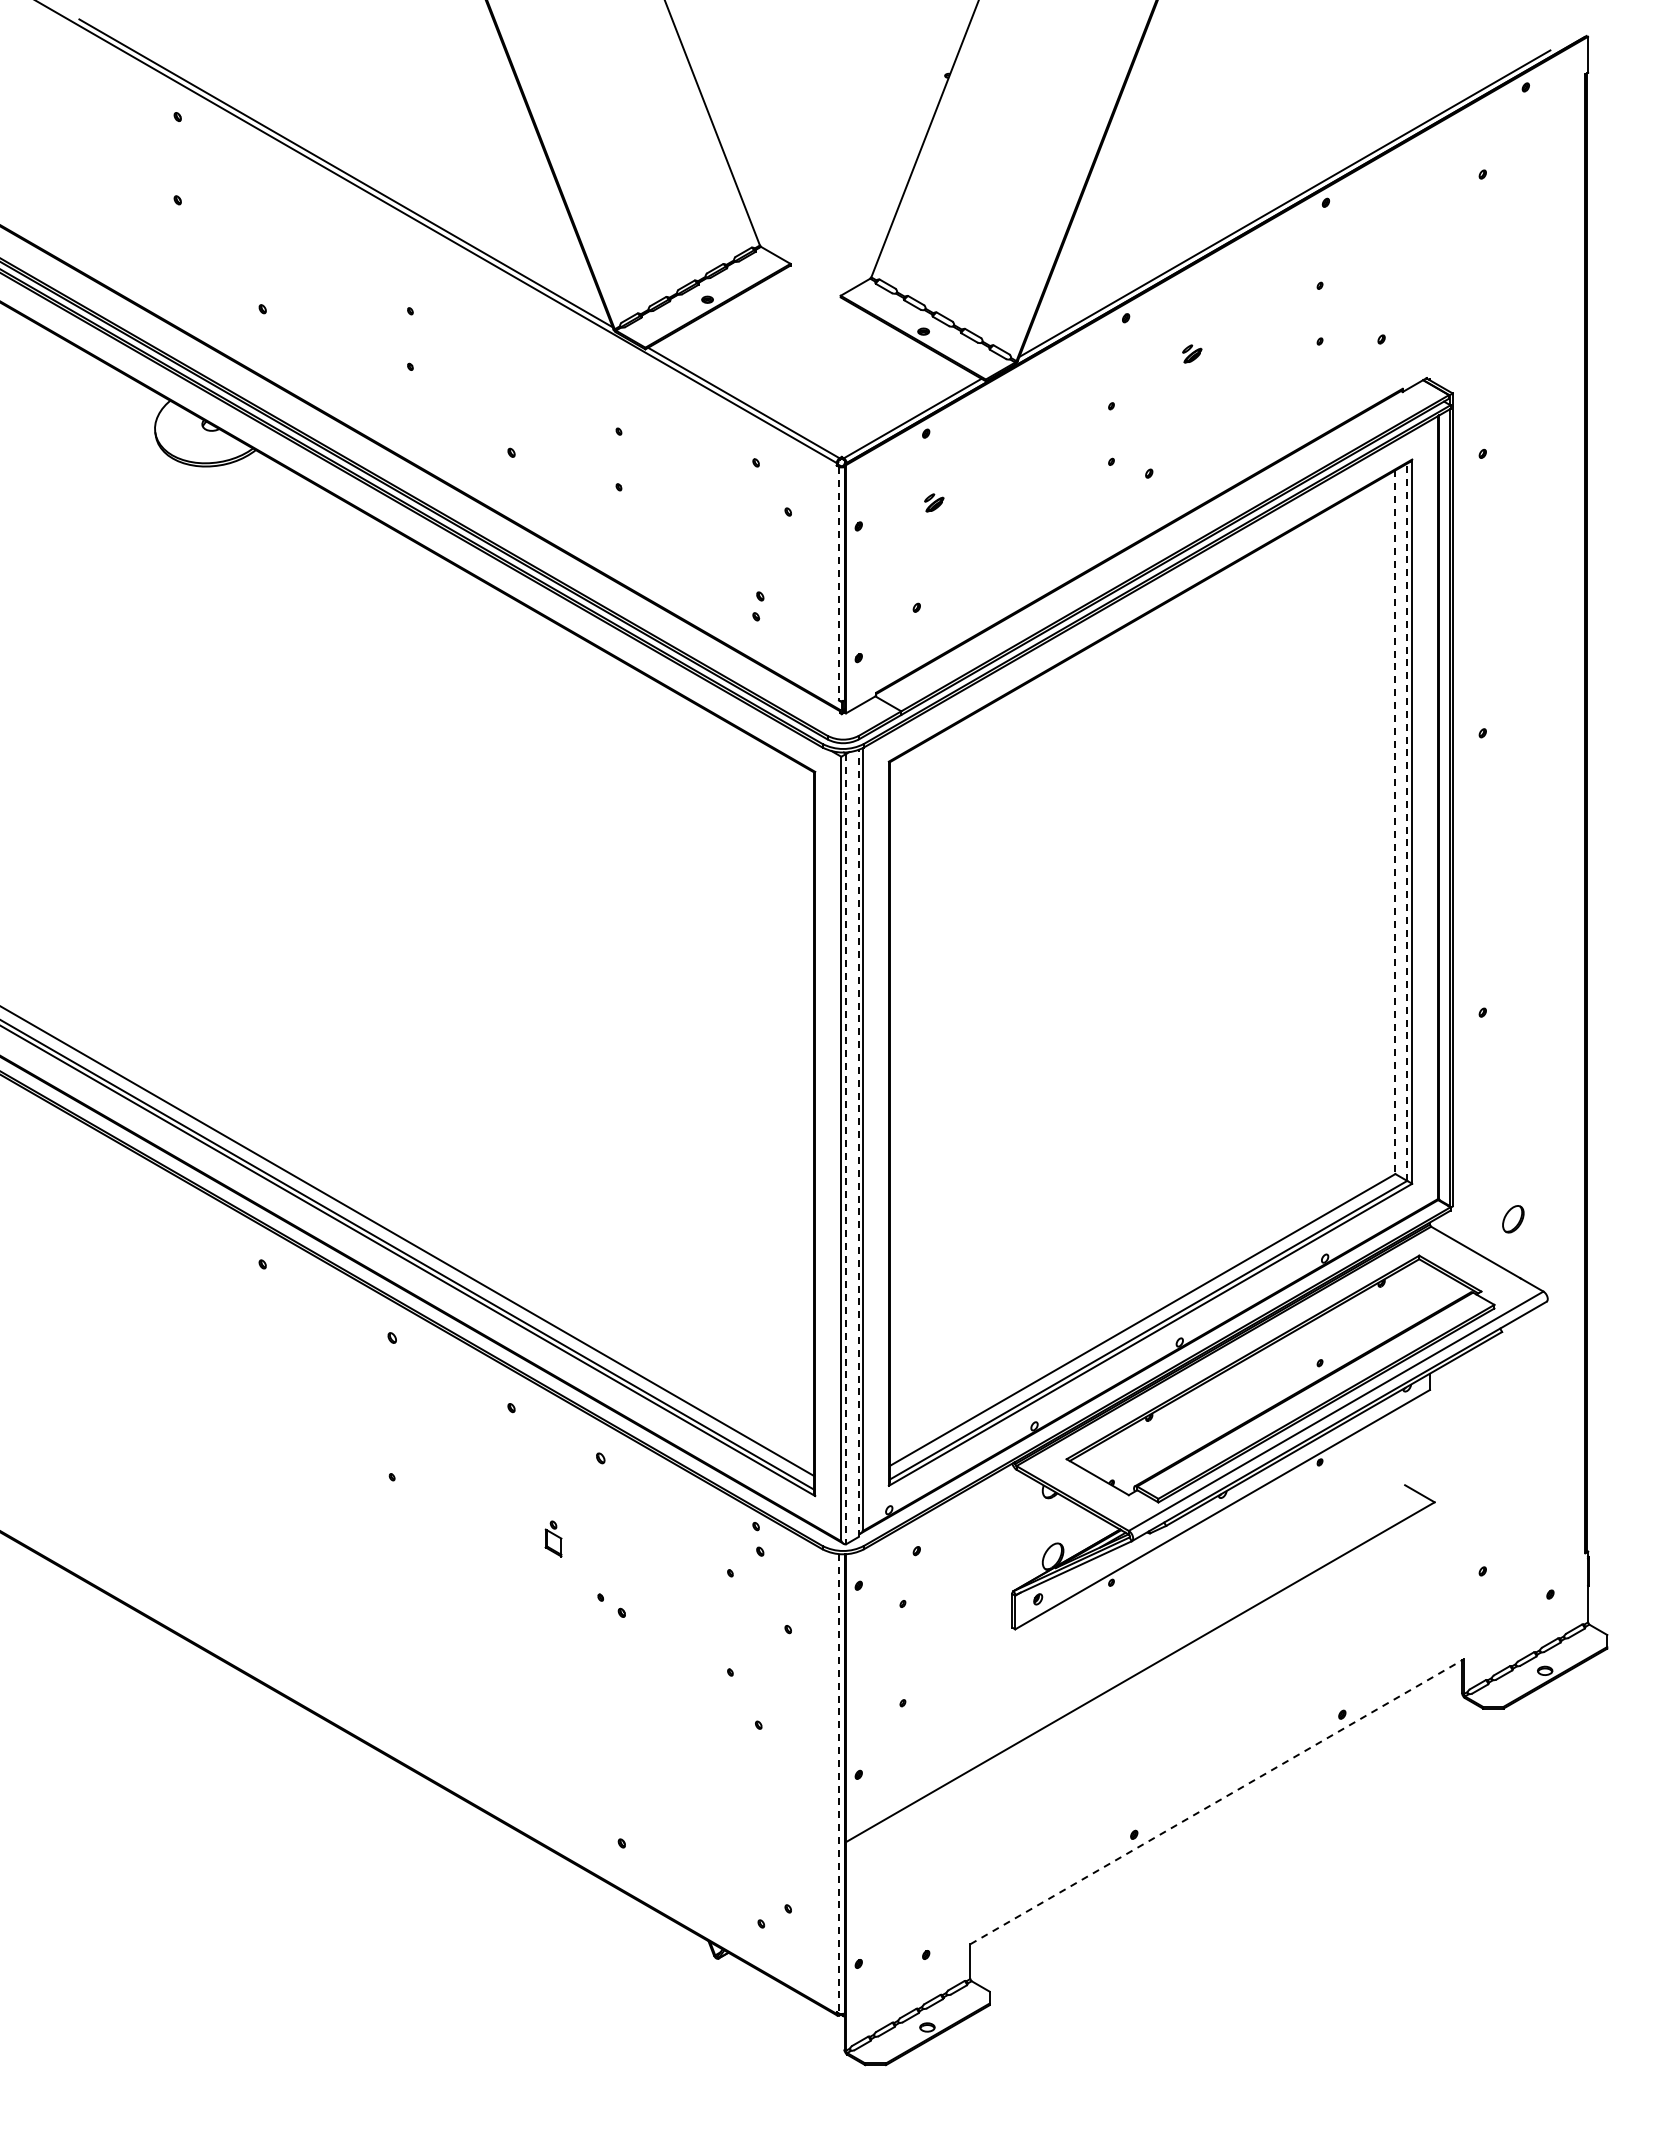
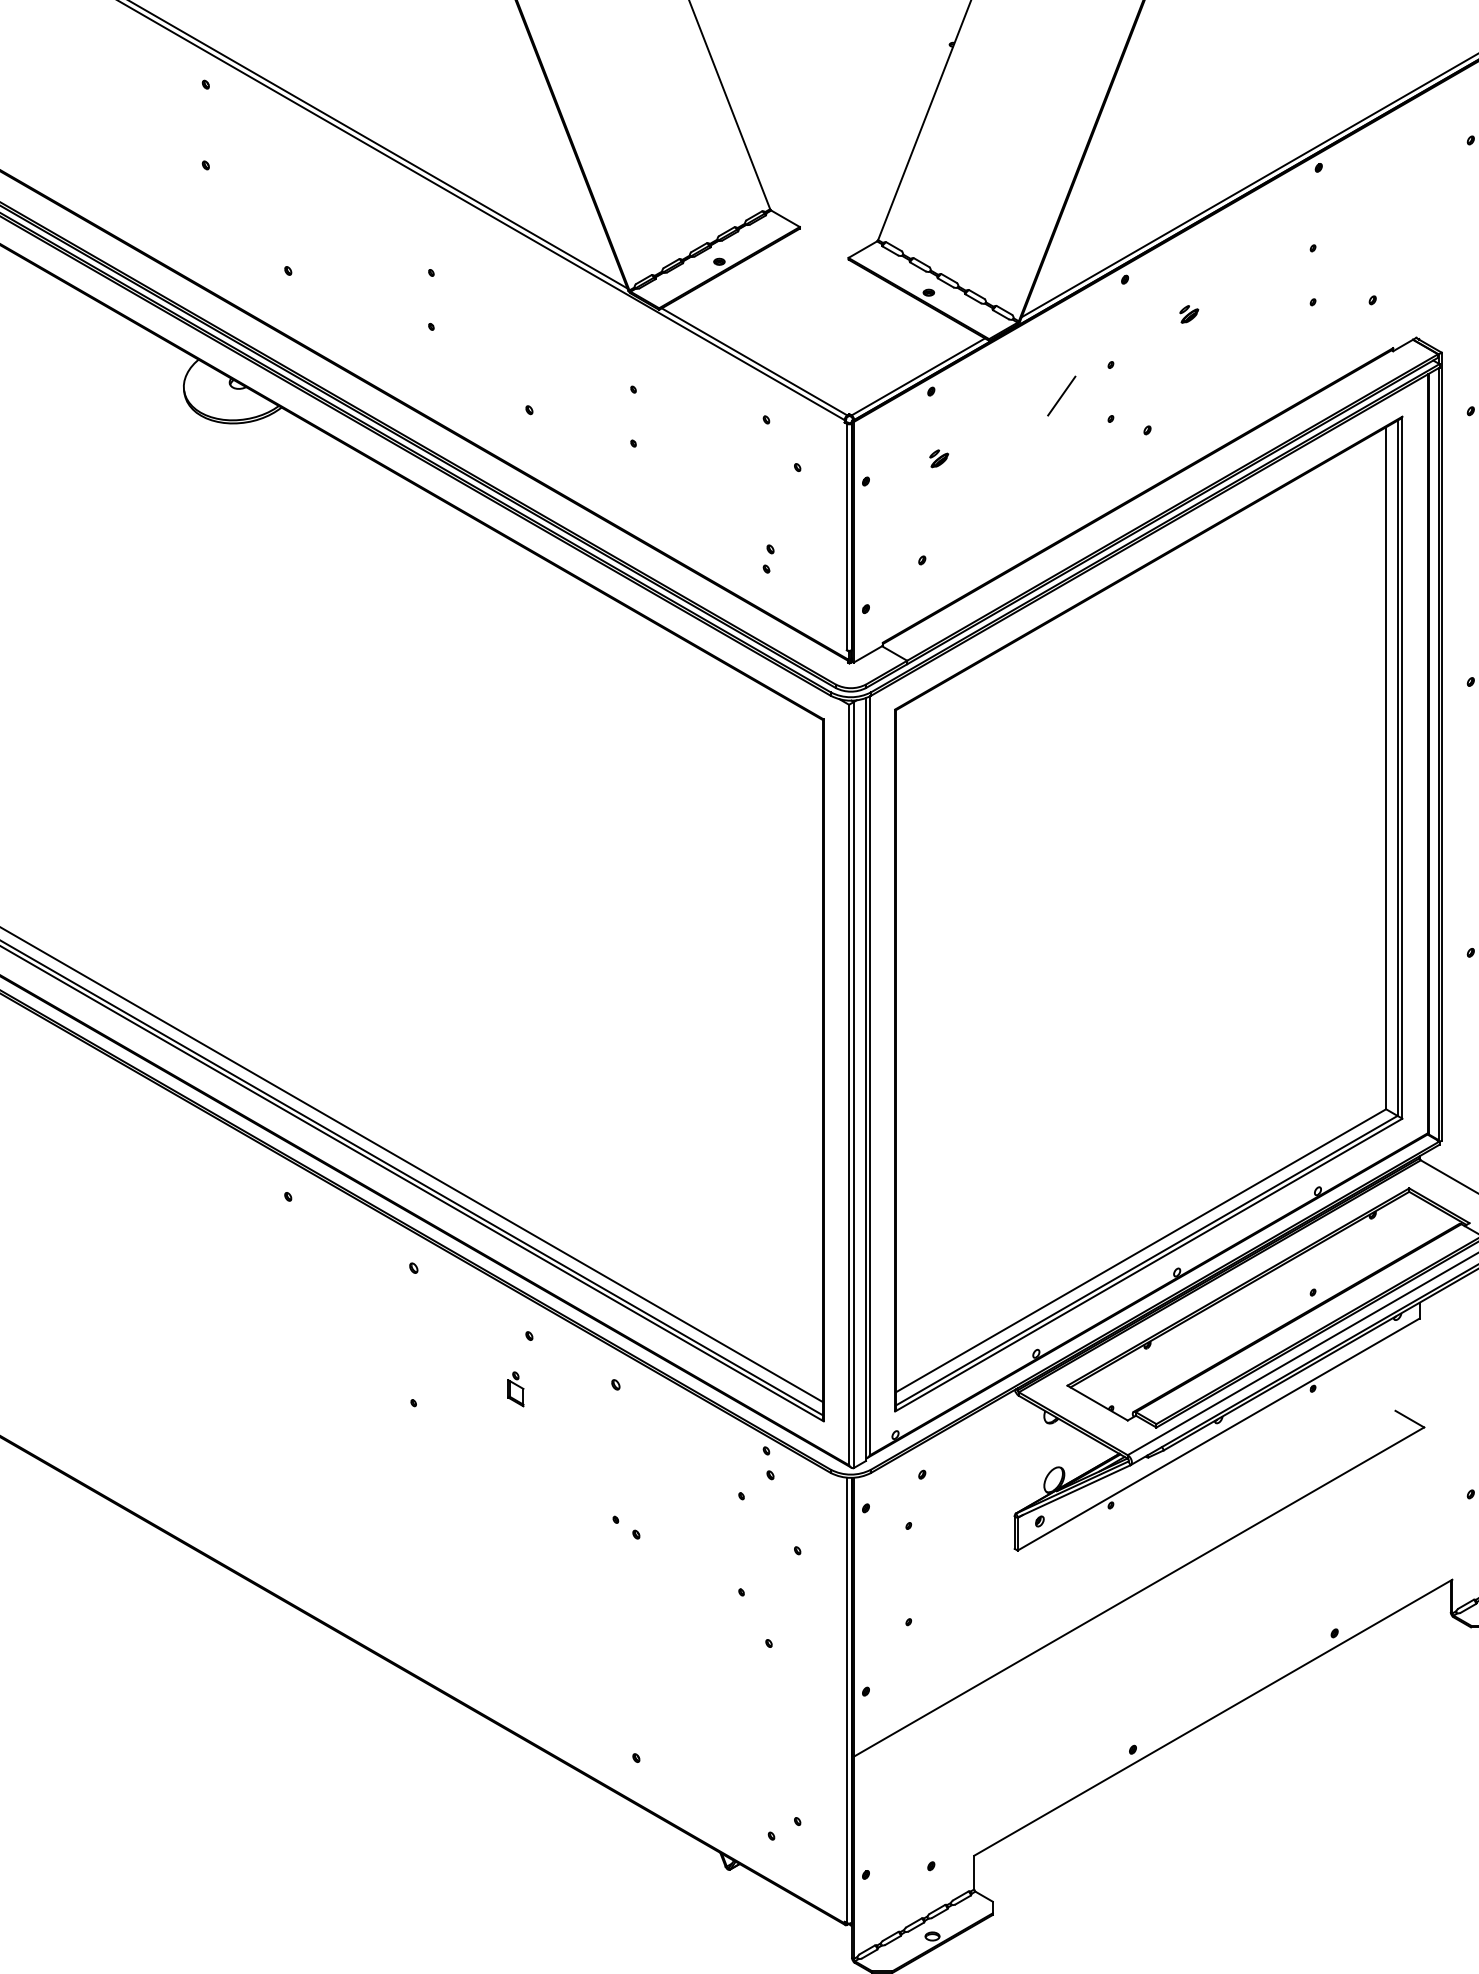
line: (1060, 438) -> (1061, 396), added
line: (838, 583) -> (846, 536), dashed -> solid
line: (1395, 822) -> (1386, 768), dashed -> solid
line: (1407, 822) -> (1397, 768), dashed -> solid
line: (858, 1143) -> (865, 1079), dashed -> solid
line: (846, 1149) -> (854, 1085), dashed -> solid
part: (553, 1538) -> (515, 1388), moved
line: (838, 1783) -> (846, 1699), dashed -> solid
line: (1217, 1801) -> (1213, 1717), dashed -> solid

